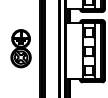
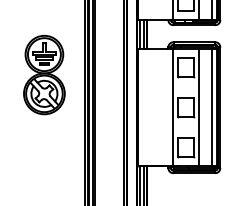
part: (20, 48) -> (43, 74), moved

